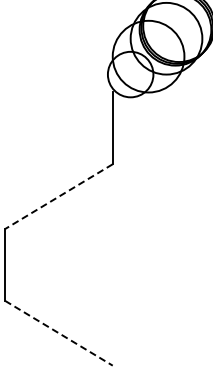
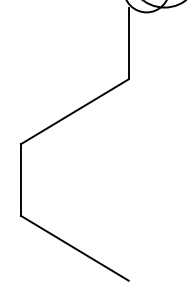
line: (58, 196) -> (74, 111), dashed -> solid
line: (58, 333) -> (74, 248), dashed -> solid

